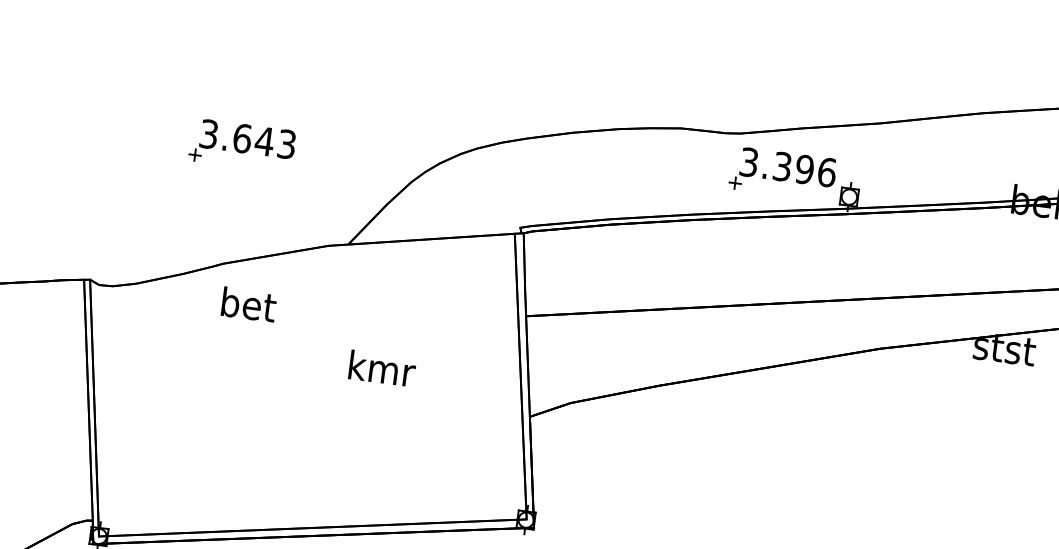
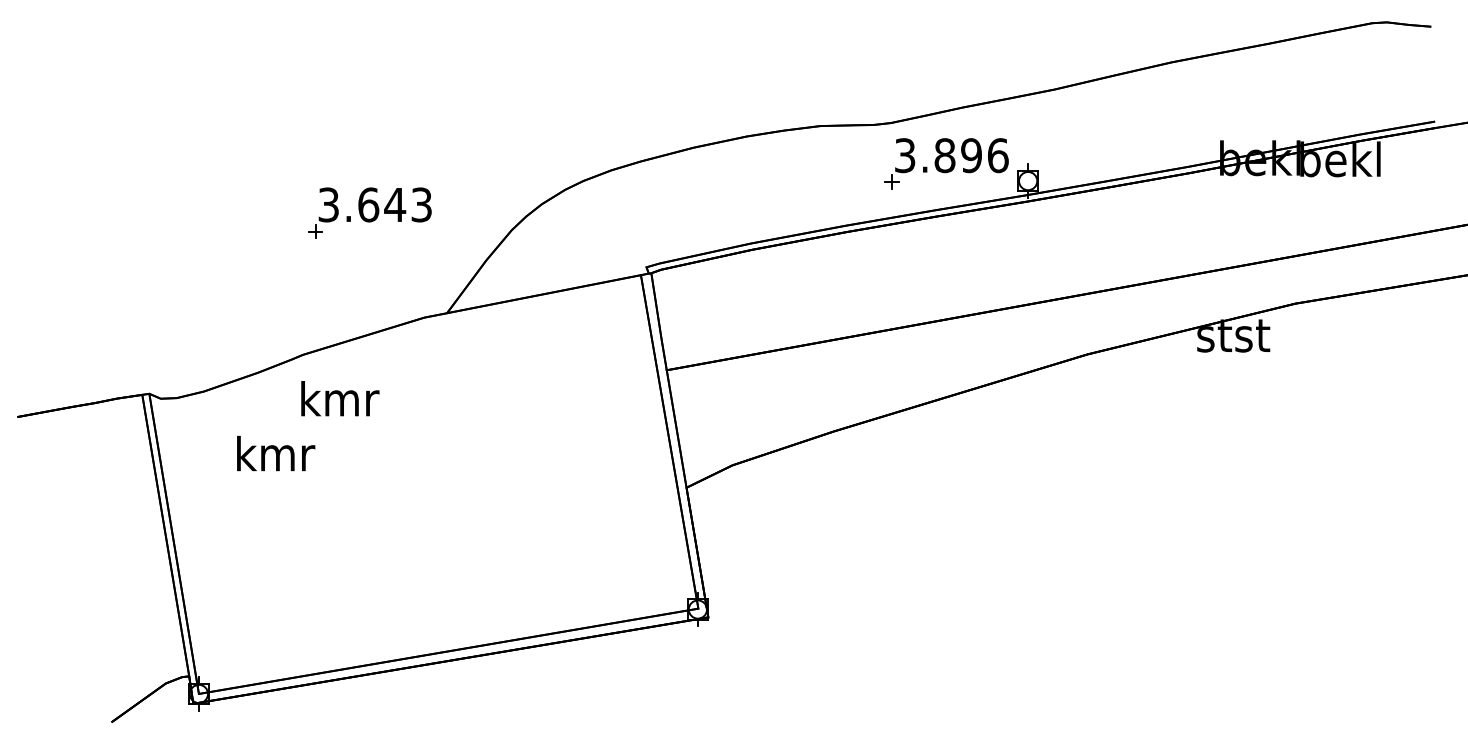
part: (242, 145) -> (369, 212), moved
text: (782, 166) -> (944, 155), 3.396 -> 3.896
text: (249, 304) -> (340, 398), bet -> kmr
text: (382, 368) -> (276, 453), moved

